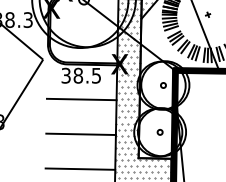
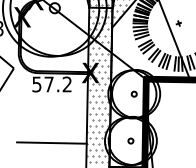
text: (81, 75) -> (52, 84), 38.5 -> 57.2
line: (81, 99) -> (52, 108), removed

